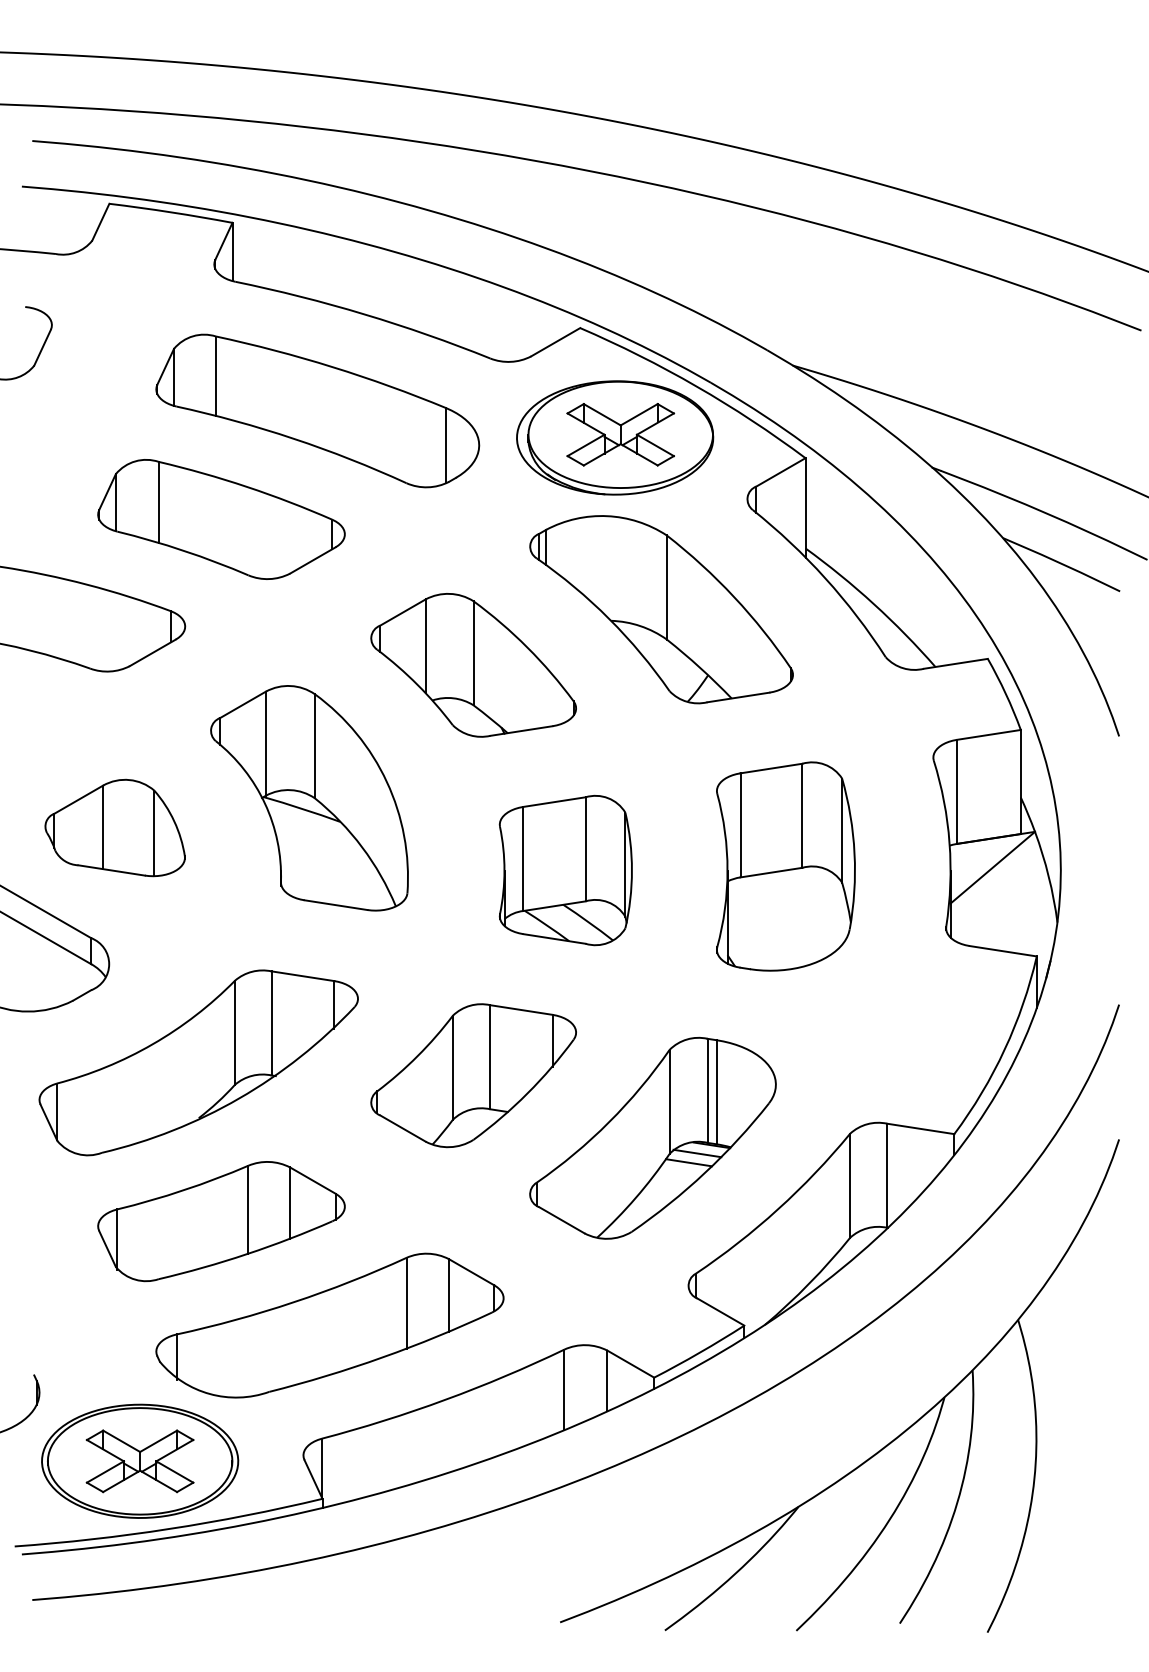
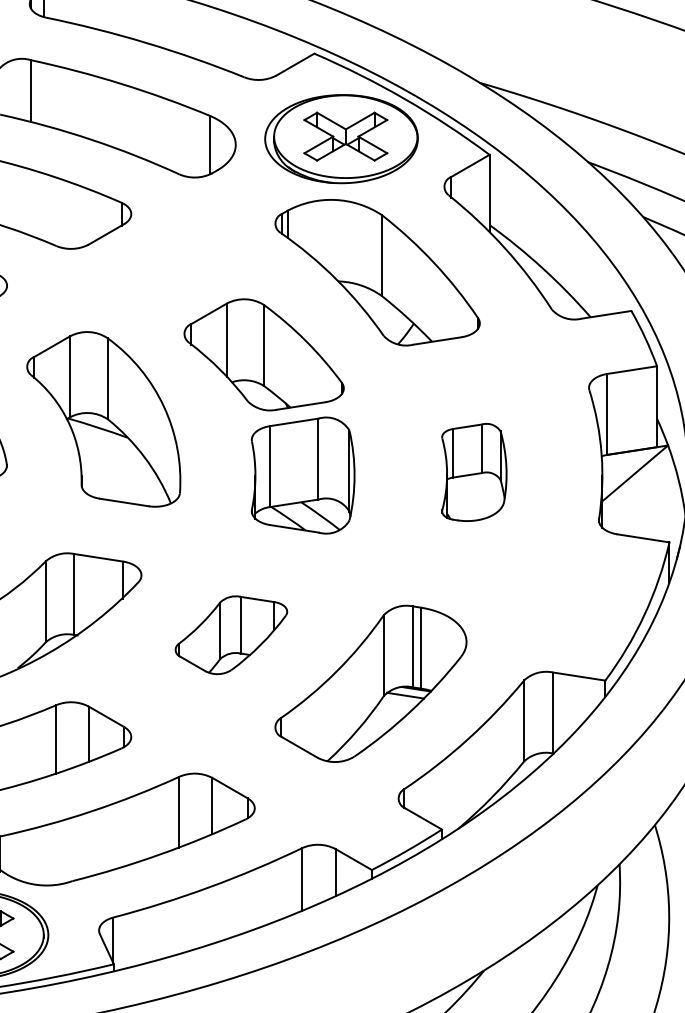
part: (473, 665) -> (264, 355), moved
part: (785, 866) -> (474, 472), size x0.6
part: (473, 1075) -> (231, 635), size x0.7
line: (688, 1162) -> (398, 702), removed

